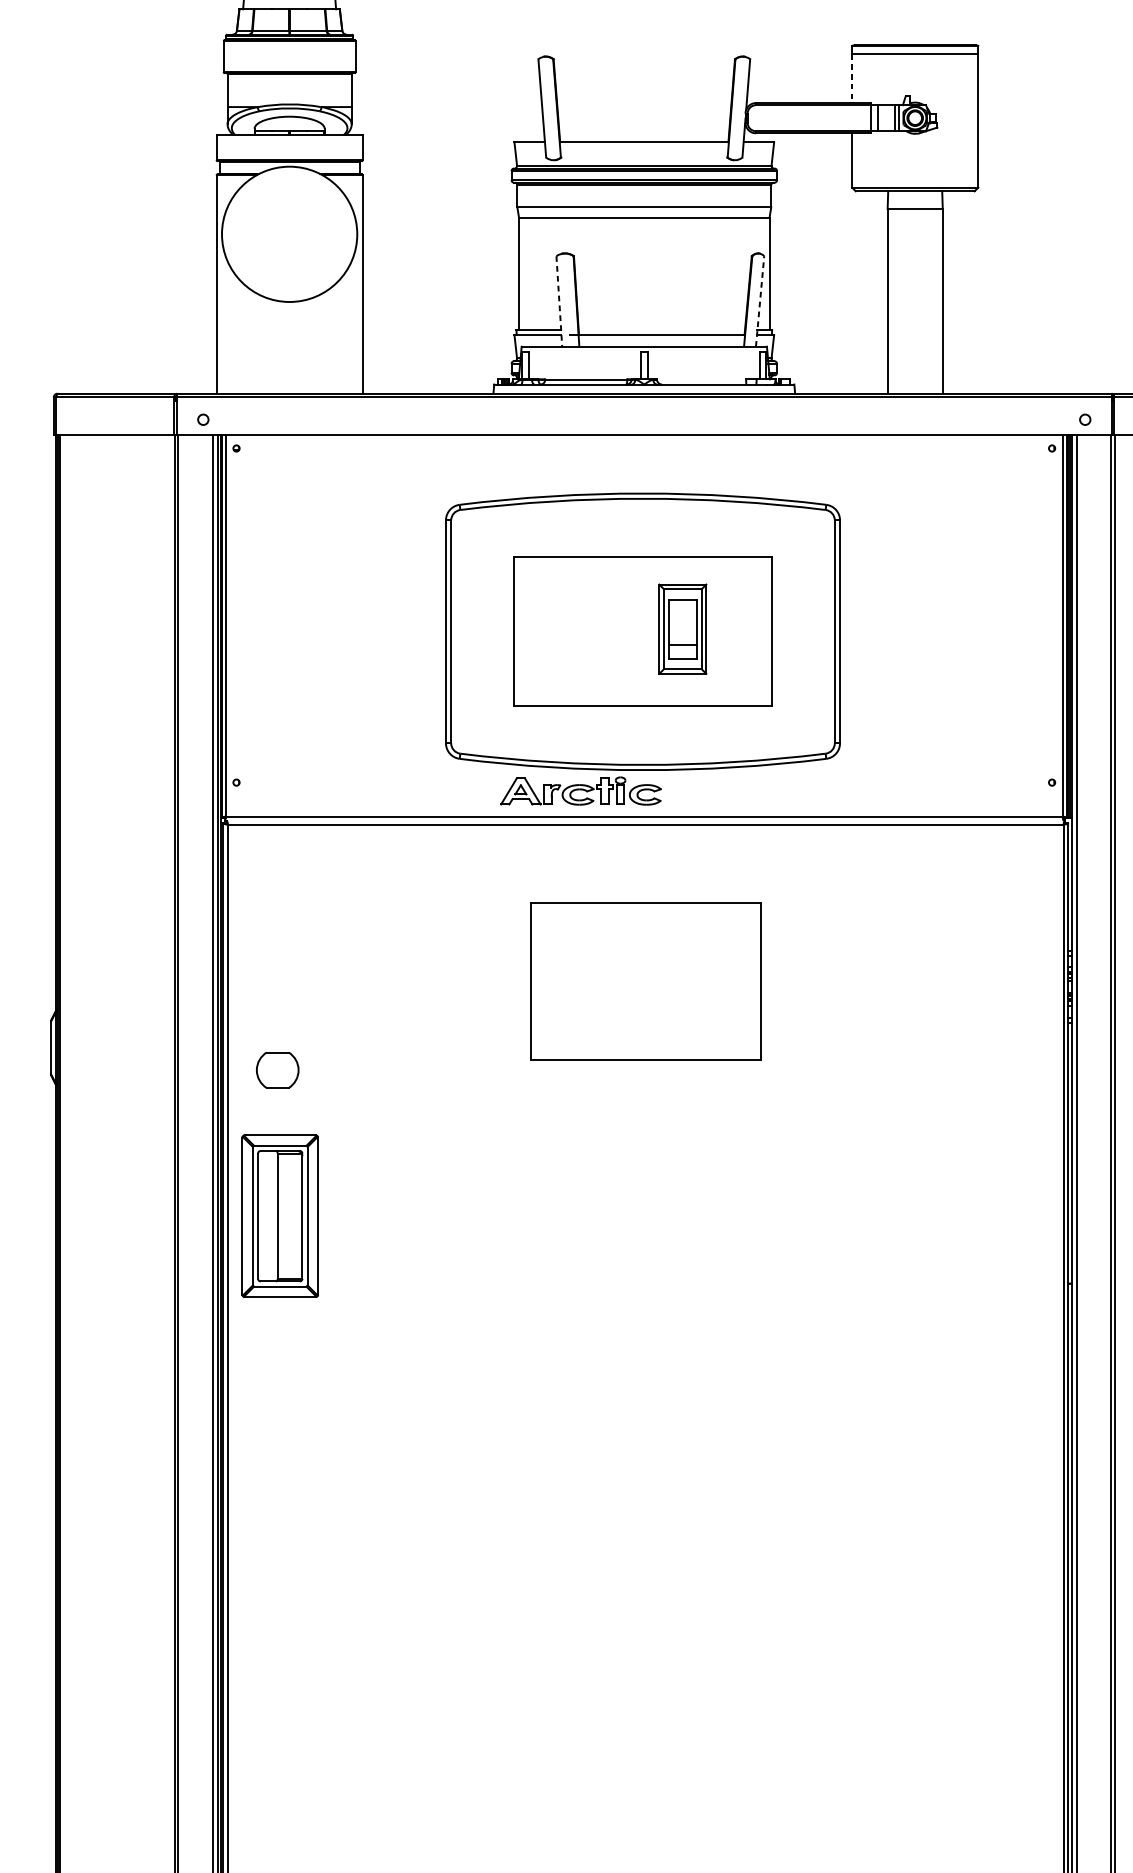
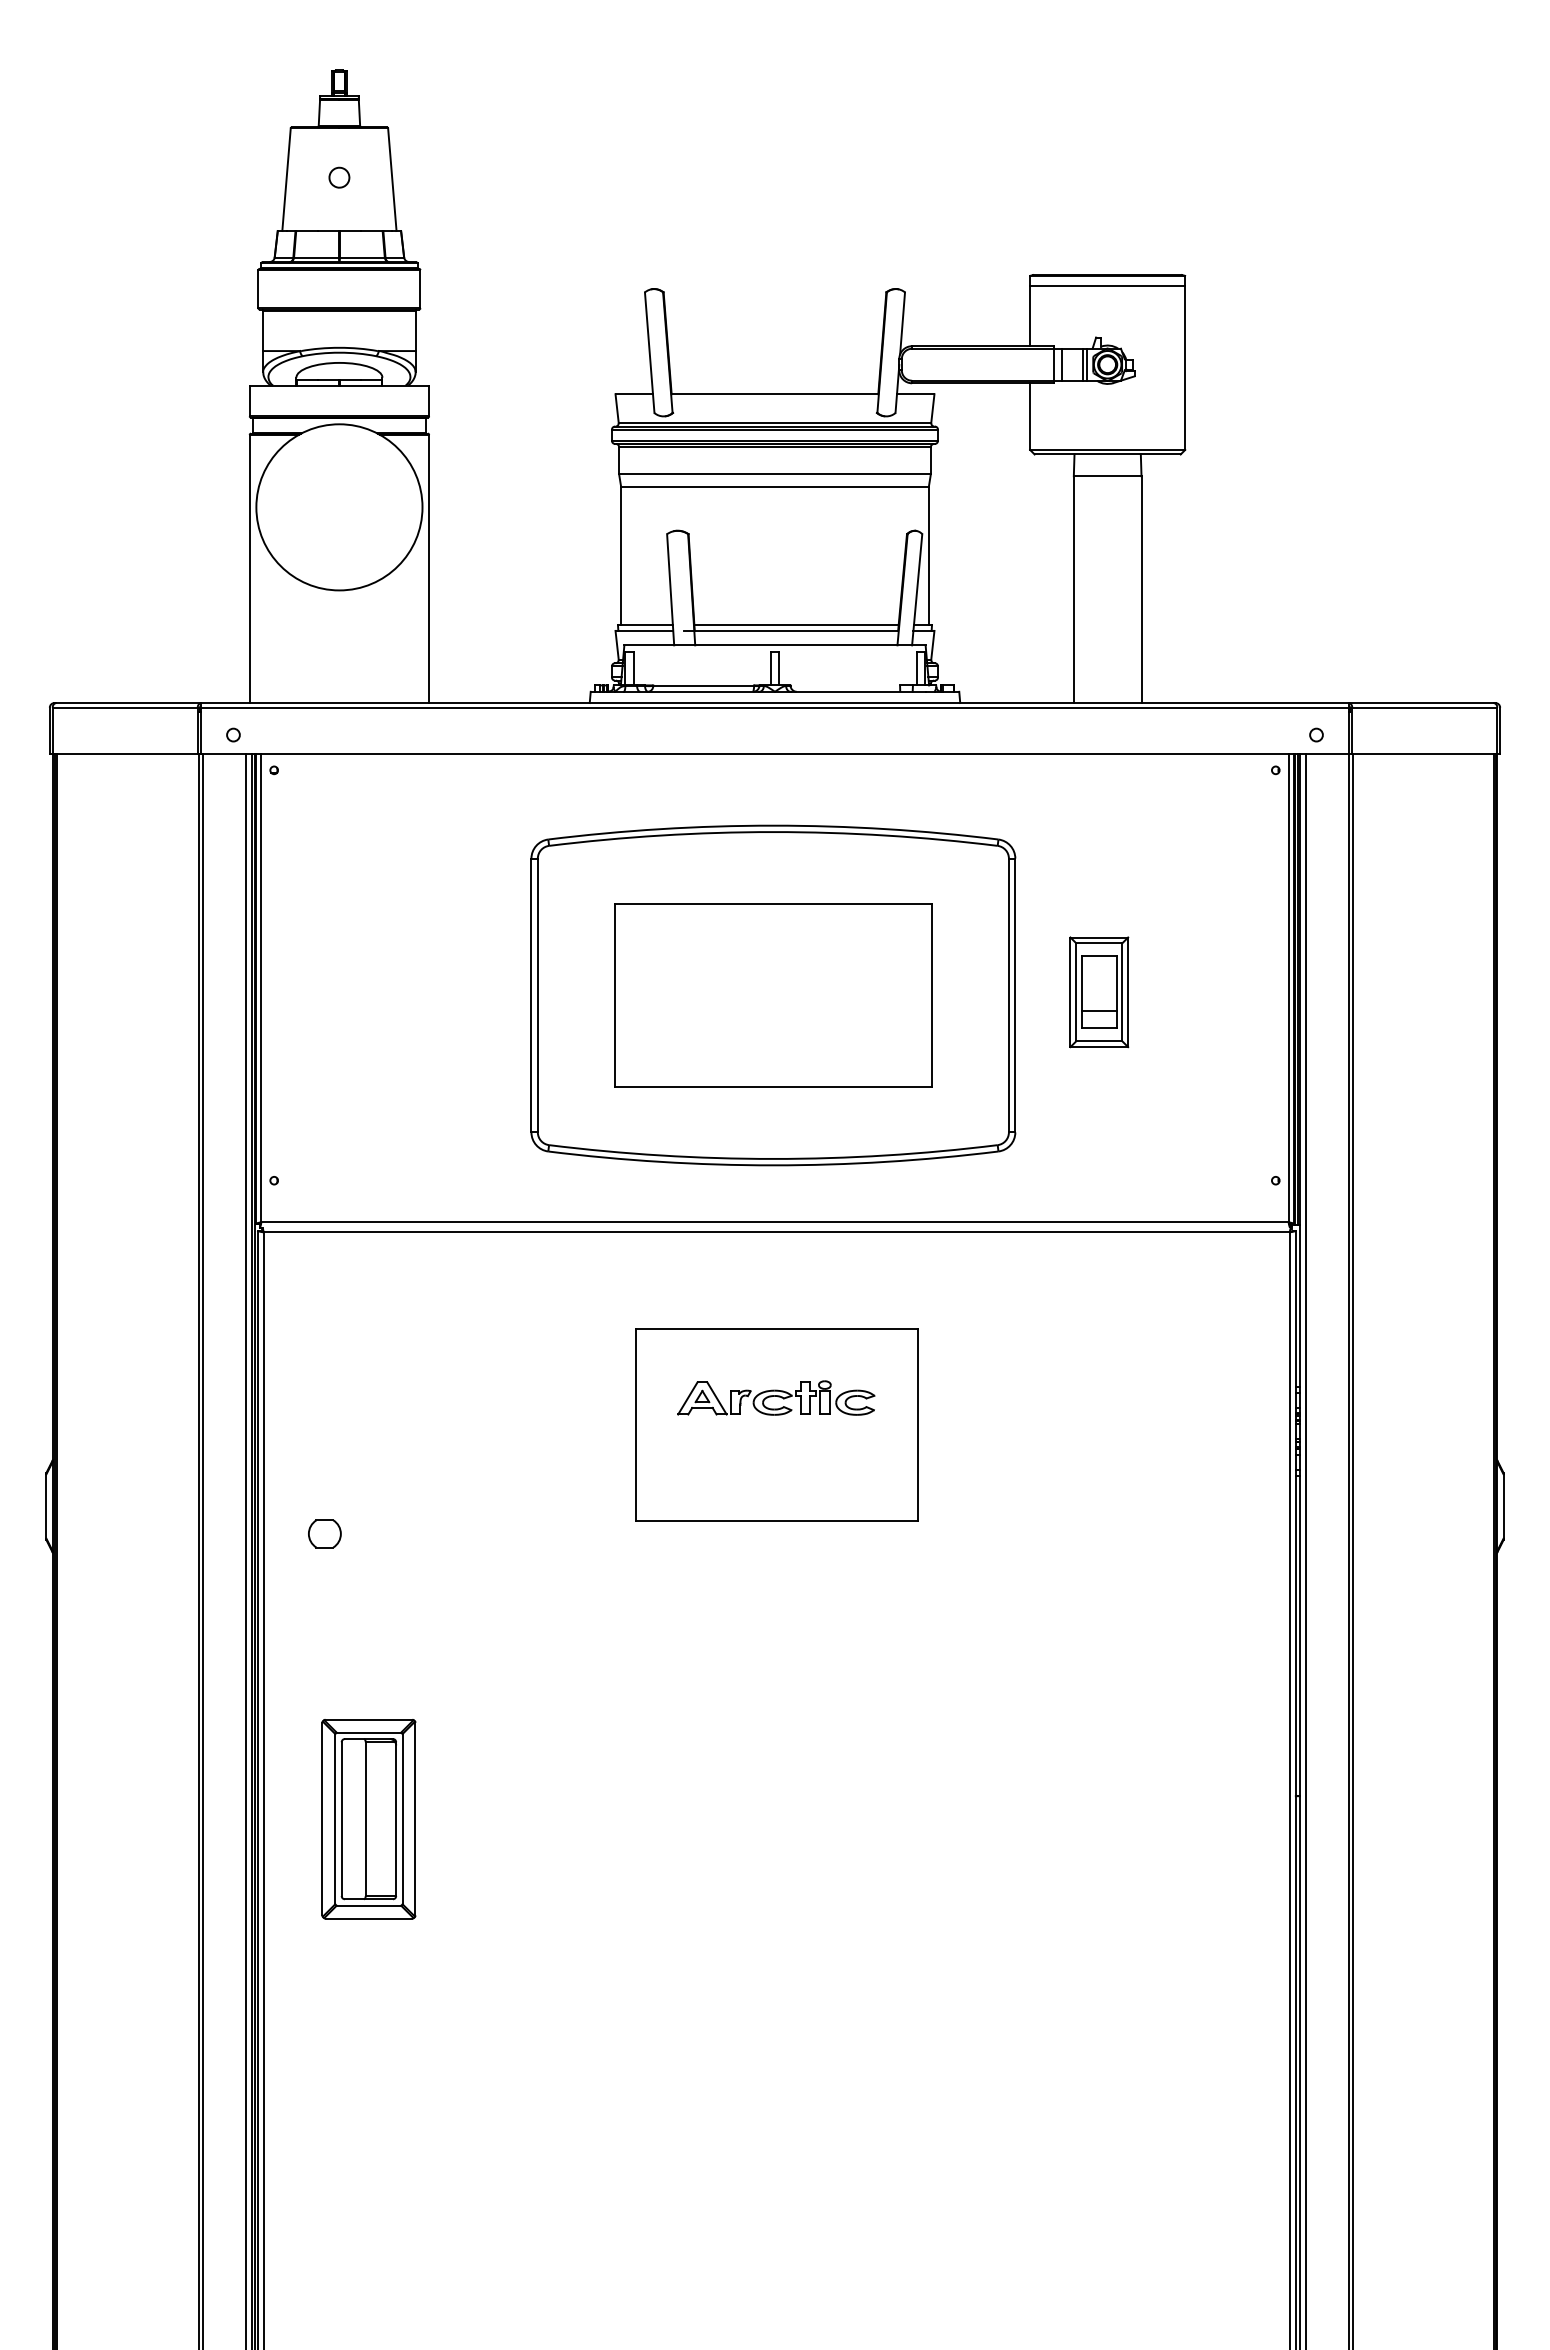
line: (852, 78) -> (1030, 316), dashed -> solid
line: (559, 301) -> (670, 589), dashed -> solid
line: (760, 301) -> (917, 589), dashed -> solid
line: (661, 329) -> (796, 624), added
part: (682, 629) -> (1099, 992), moved
part: (581, 790) -> (776, 1397), moved
part: (277, 1069) -> (324, 1533), size x0.62
part: (279, 1216) -> (368, 1819), moved

